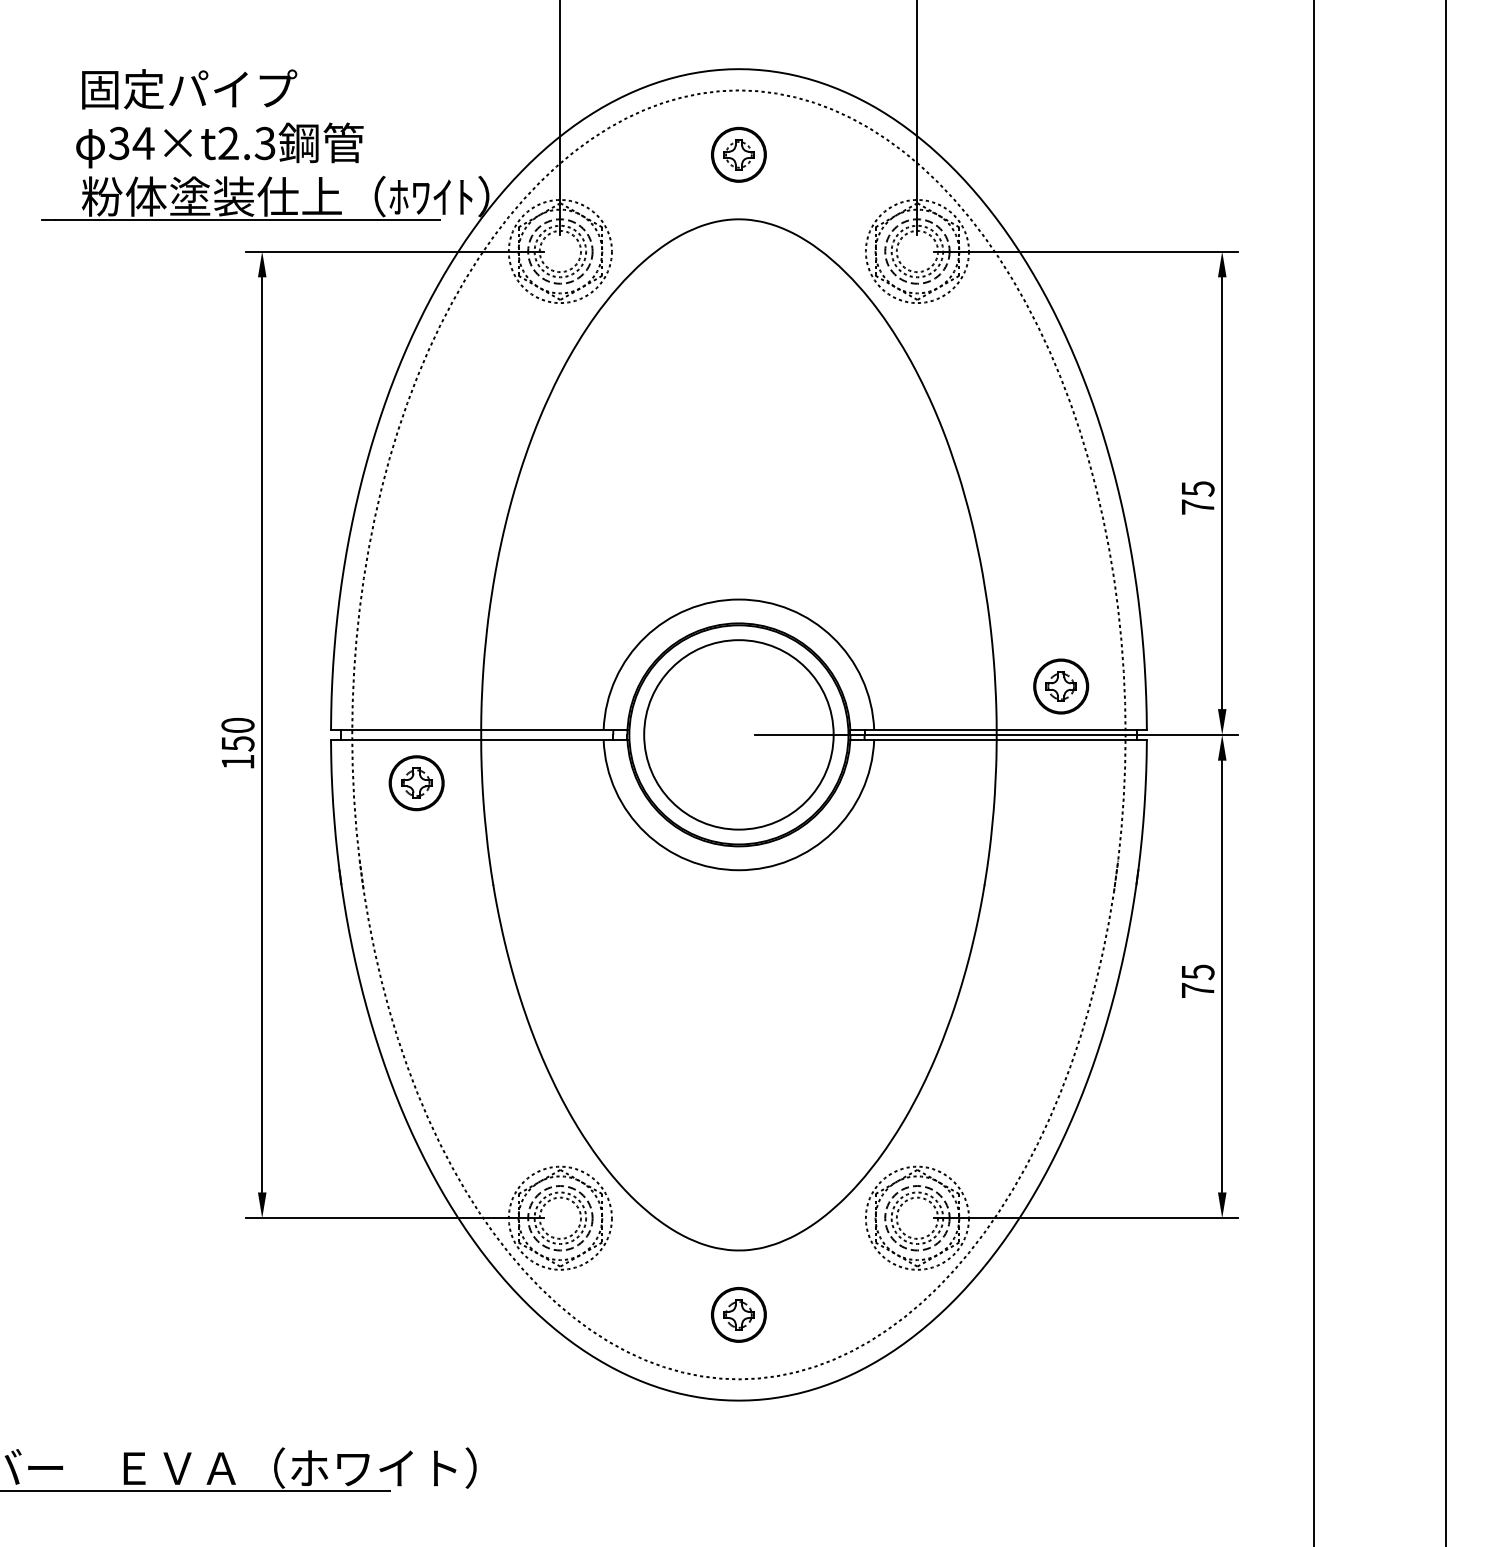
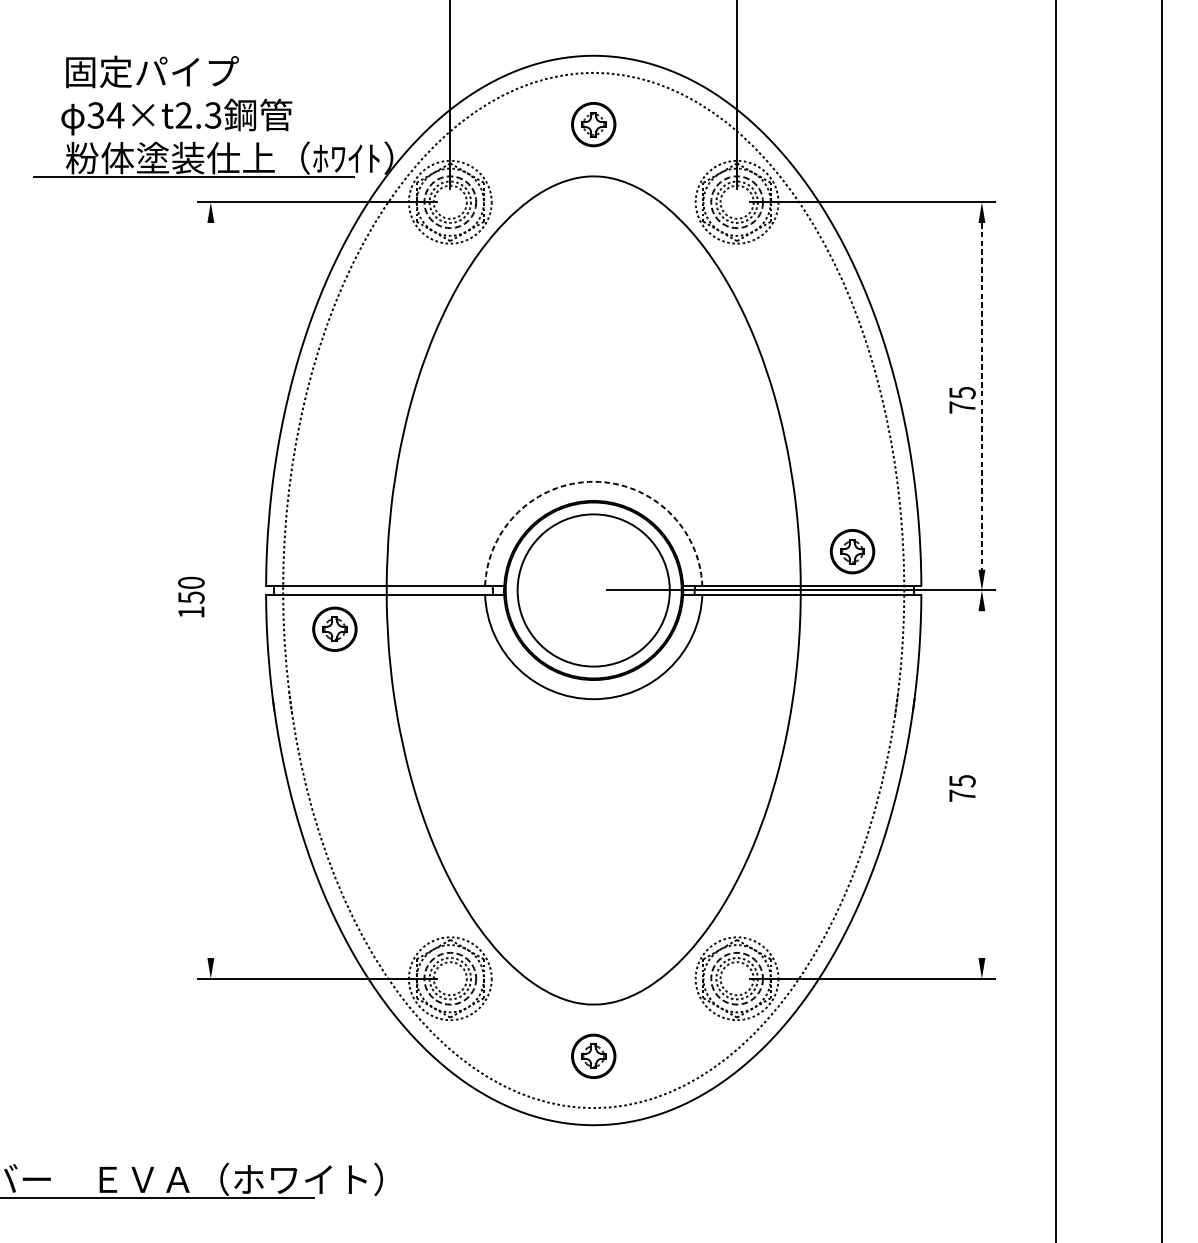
line: (1222, 493) -> (982, 396), solid -> dashed
arc: (738, 599) -> (593, 481), solid -> dashed
line: (262, 734) -> (211, 590), removed
line: (1222, 976) -> (982, 784), removed

